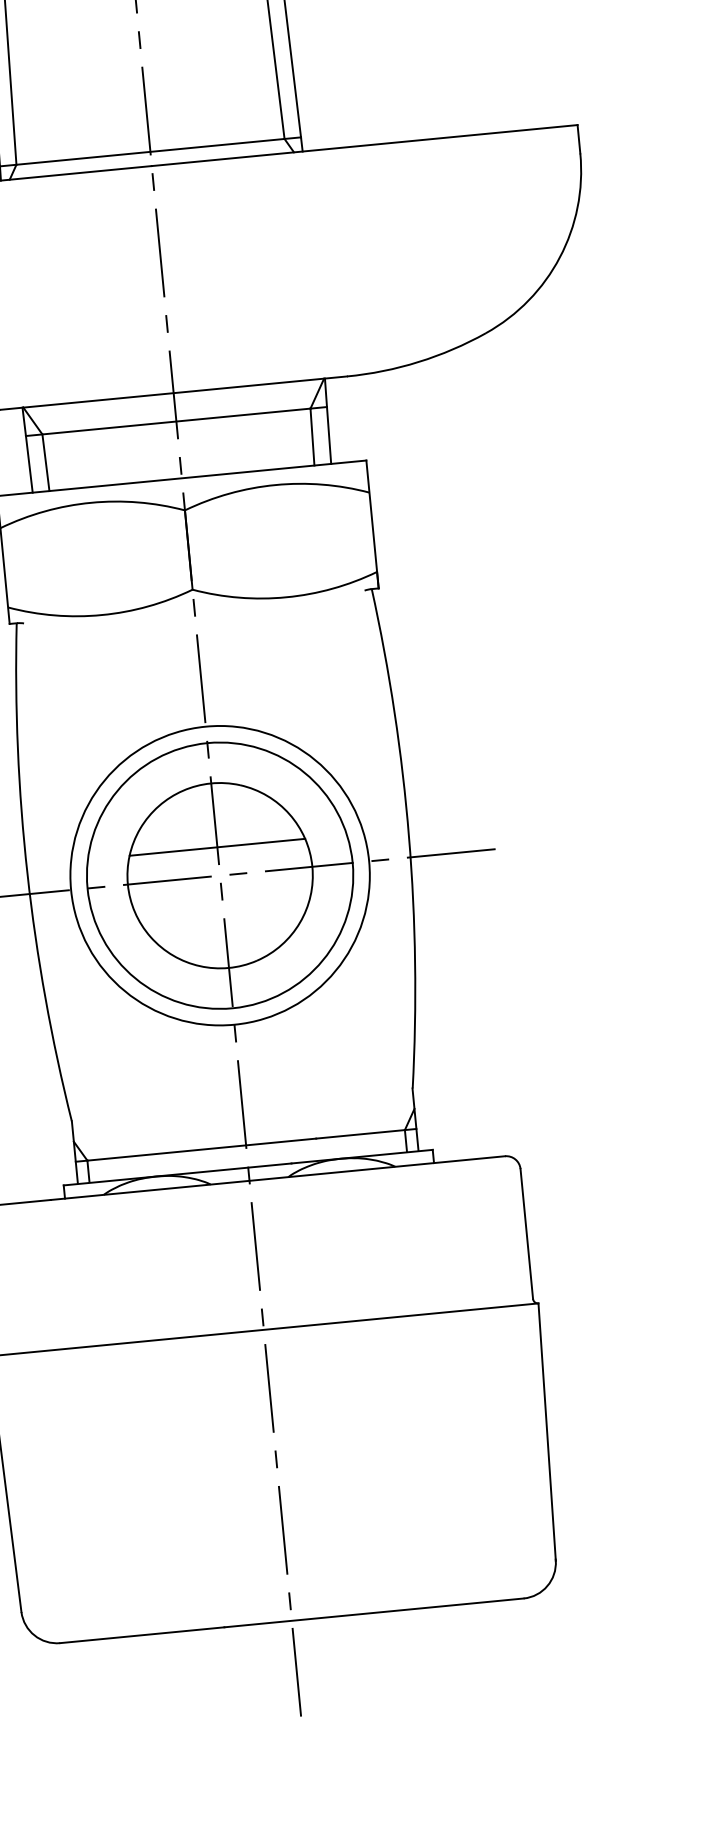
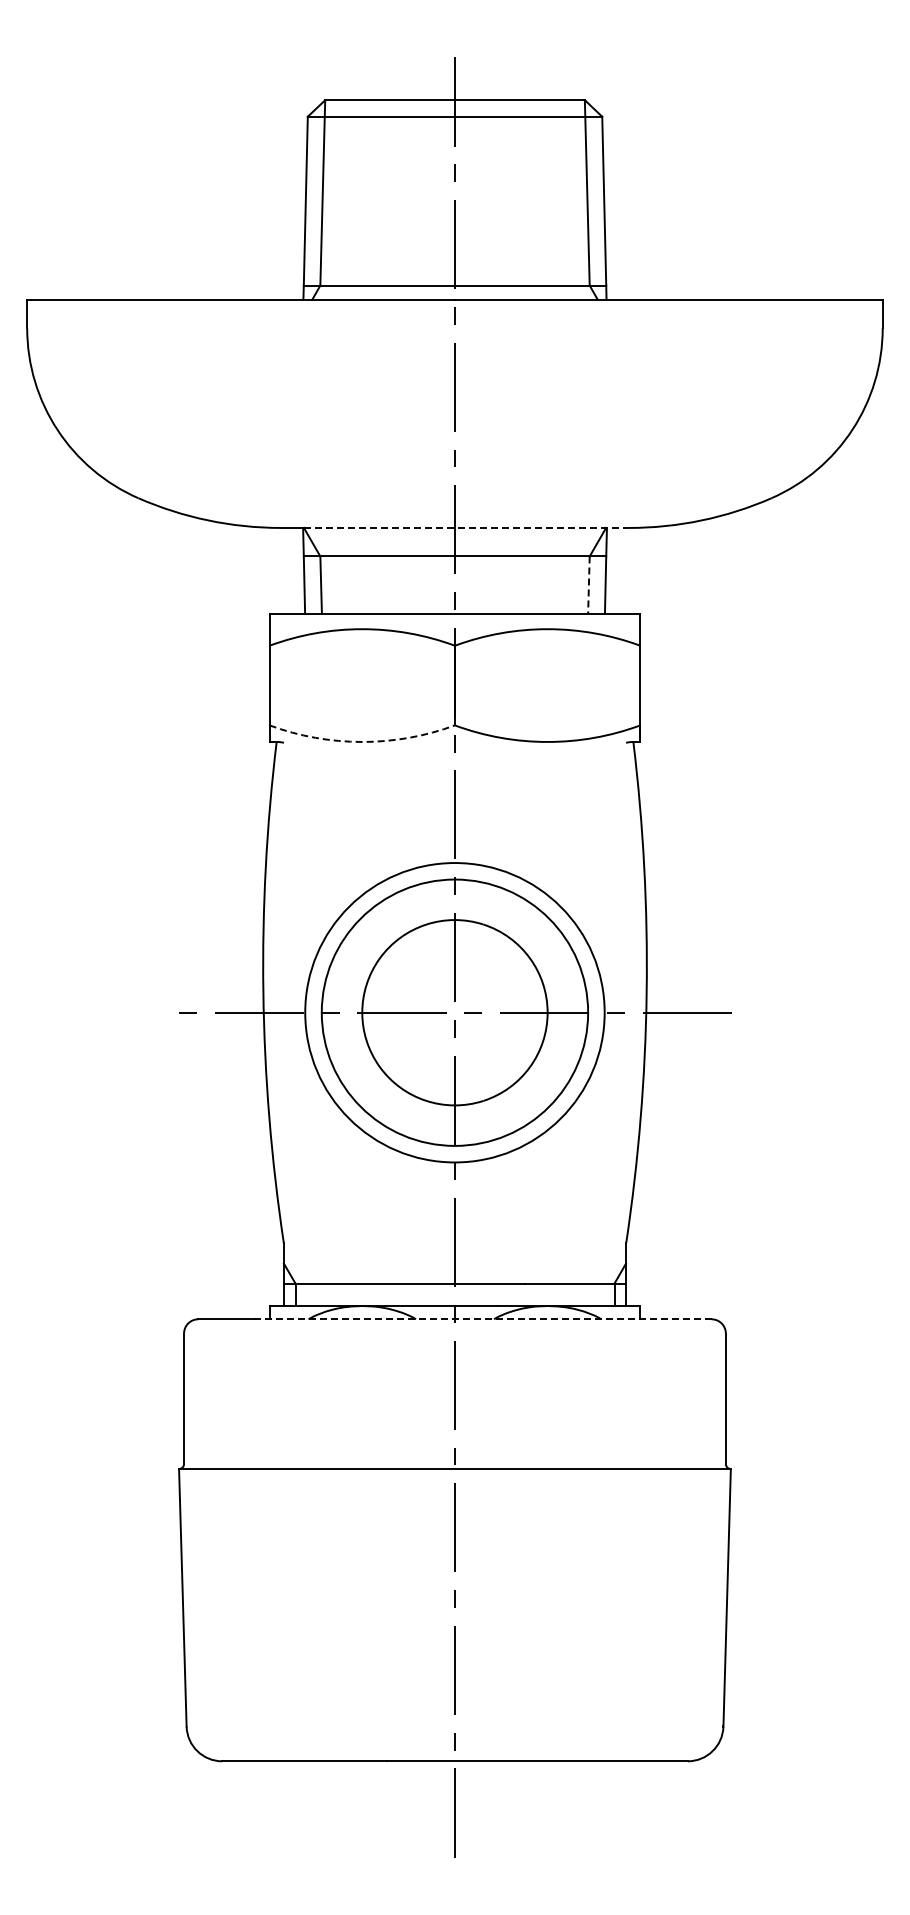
line: (185, 391) -> (466, 527), solid -> dashed
line: (312, 436) -> (588, 584), solid -> dashed
arc: (102, 614) -> (362, 741), solid -> dashed
line: (216, 847) -> (454, 984), removed
line: (276, 1178) -> (482, 1319), solid -> dashed

